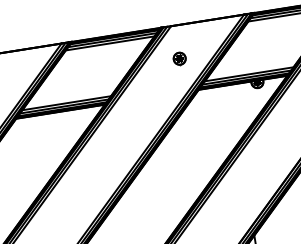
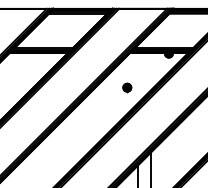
part: (179, 58) -> (127, 87), moved

